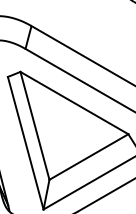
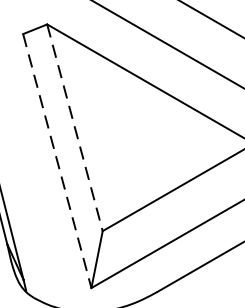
line: (34, 125) -> (74, 127), solid -> dashed
line: (25, 143) -> (56, 161), solid -> dashed

